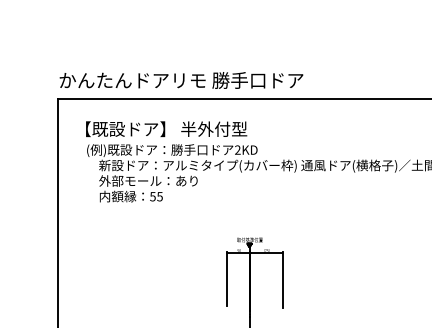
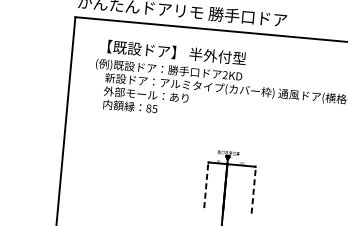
text: (166, 128) -> (176, 52), moved
text: (152, 196) -> (148, 108), 55 -> 85
line: (227, 279) -> (206, 185), solid -> dashed
line: (282, 280) -> (253, 190), solid -> dashed

